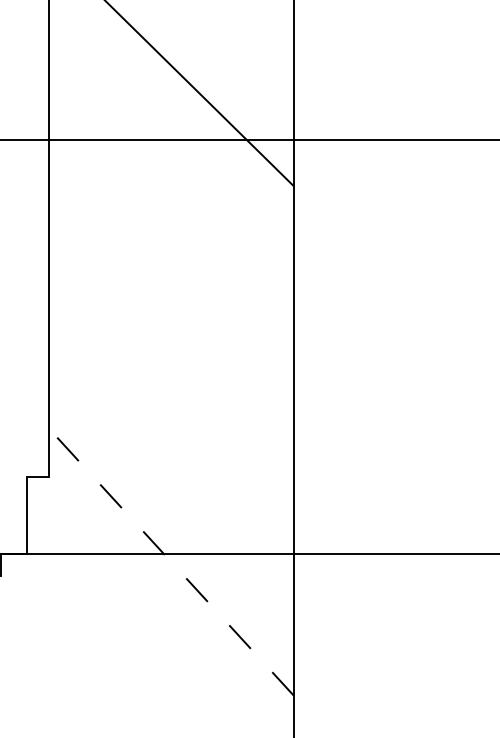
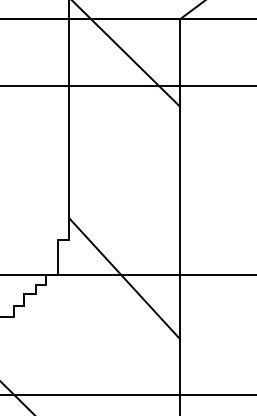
line: (171, 562) -> (124, 278), dashed -> solid

